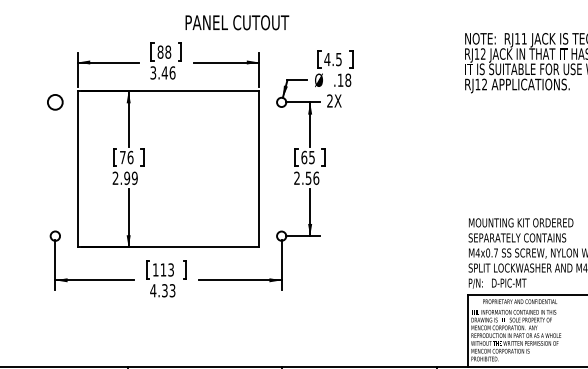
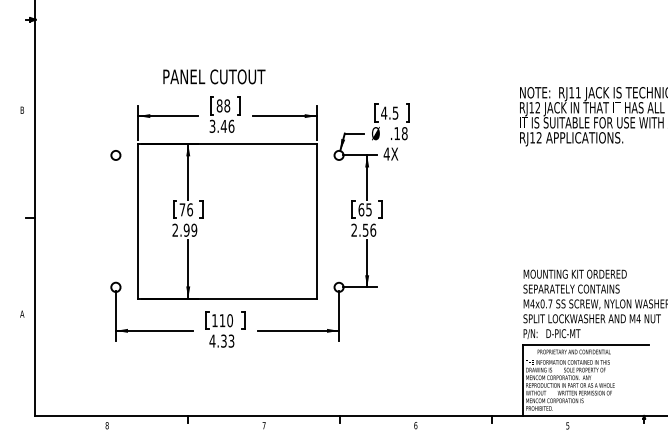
text: (237, 22) -> (214, 76), moved
text: (329, 100) -> (386, 153), 2X -> 4X
circle: (54, 102) -> (115, 155), size x0.62
text: (171, 269) -> (230, 320), 113 -> 110

